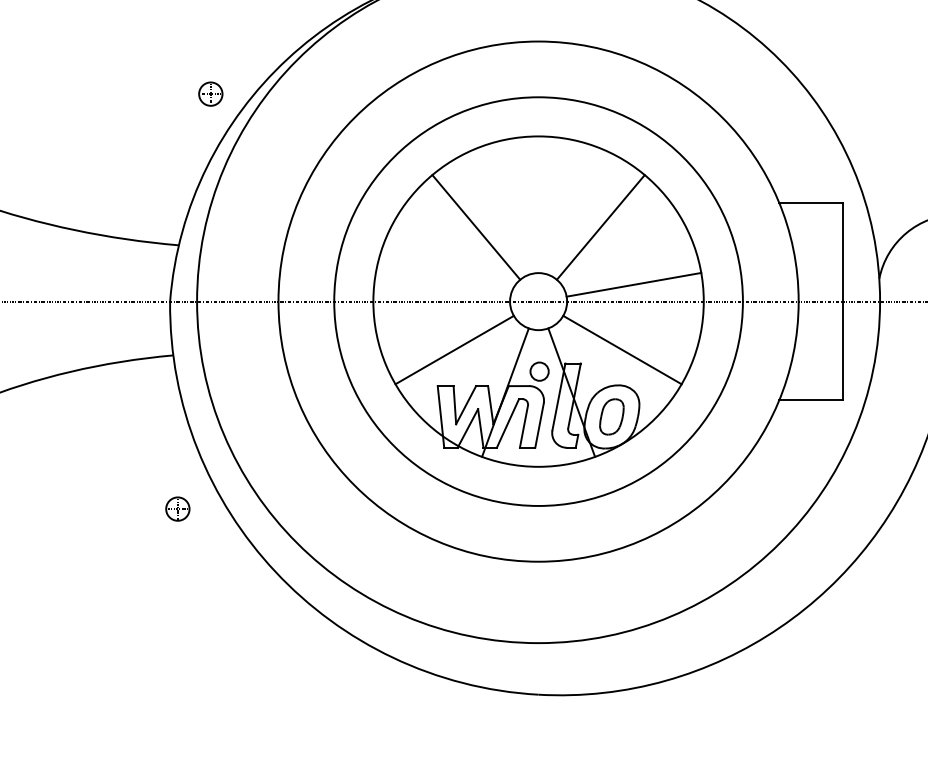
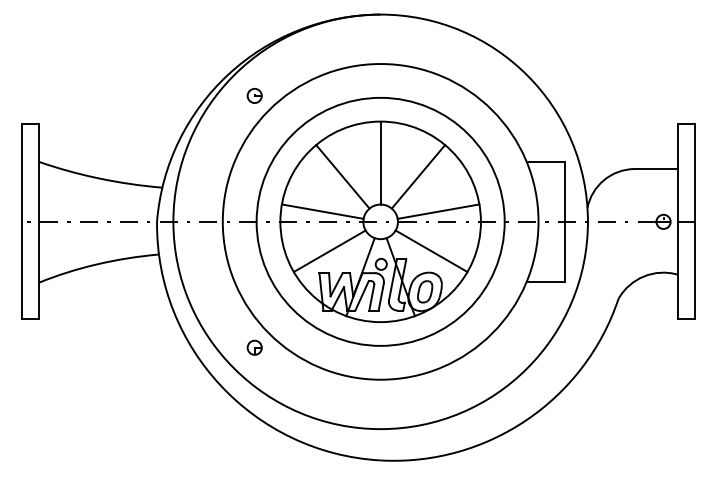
part: (210, 93) -> (254, 95), moved
line: (538, 203) -> (380, 162), added
line: (442, 284) -> (322, 211), added
part: (177, 508) -> (254, 347), moved

